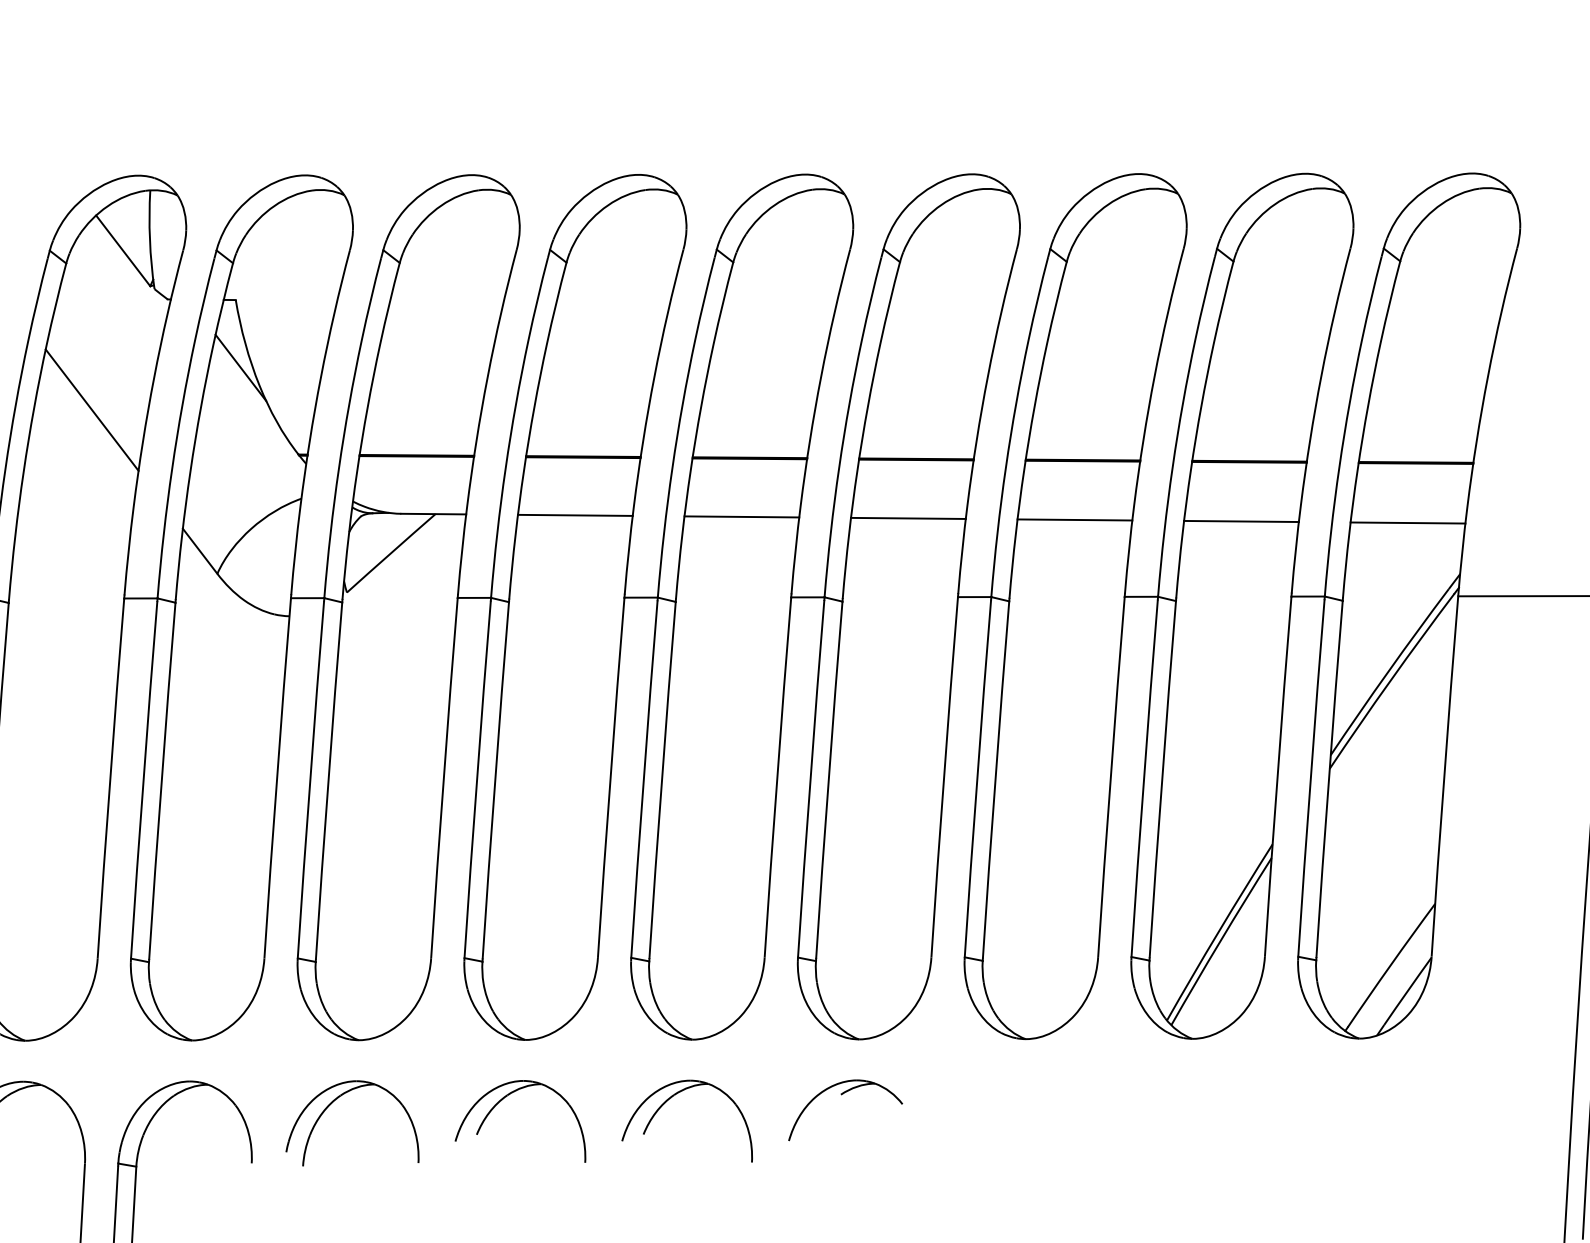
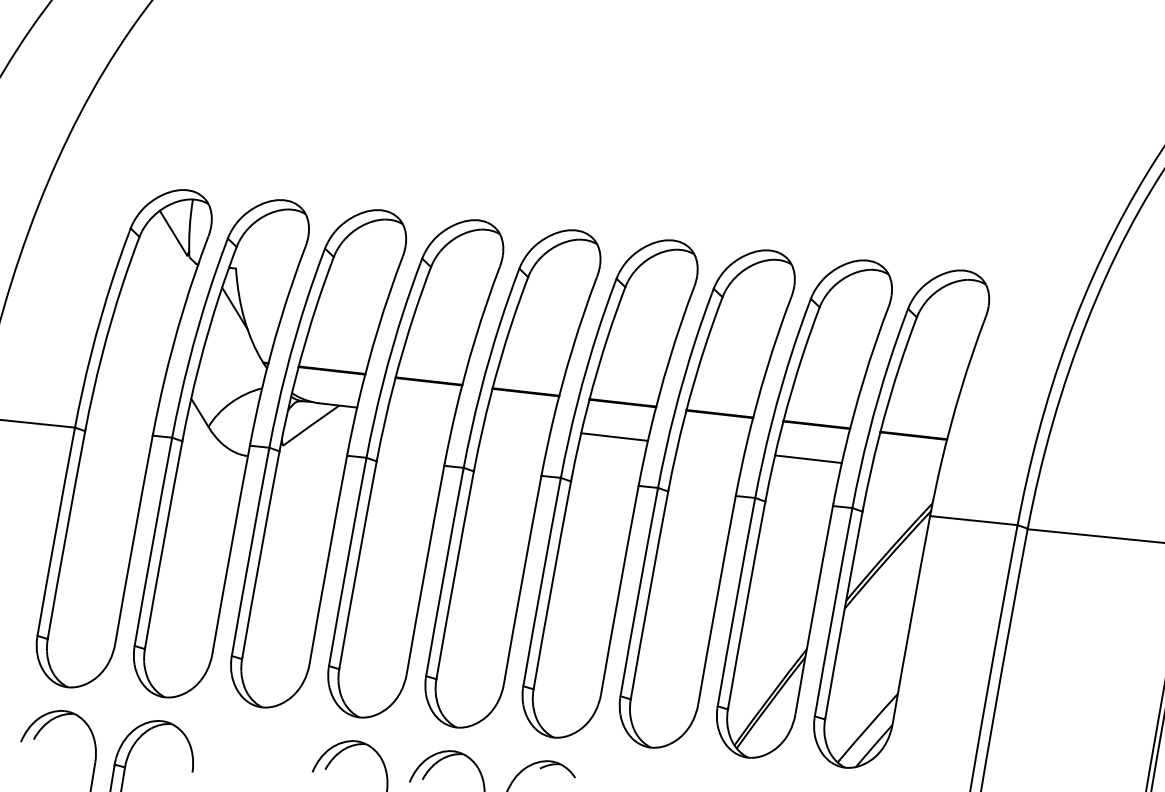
line: (91, 409) -> (145, 323), removed
line: (574, 514) -> (420, 414), removed
line: (741, 516) -> (517, 425), removed
line: (1074, 518) -> (711, 447), removed
line: (1406, 523) -> (904, 470), removed
part: (328, 1108) -> (240, 745), removed

